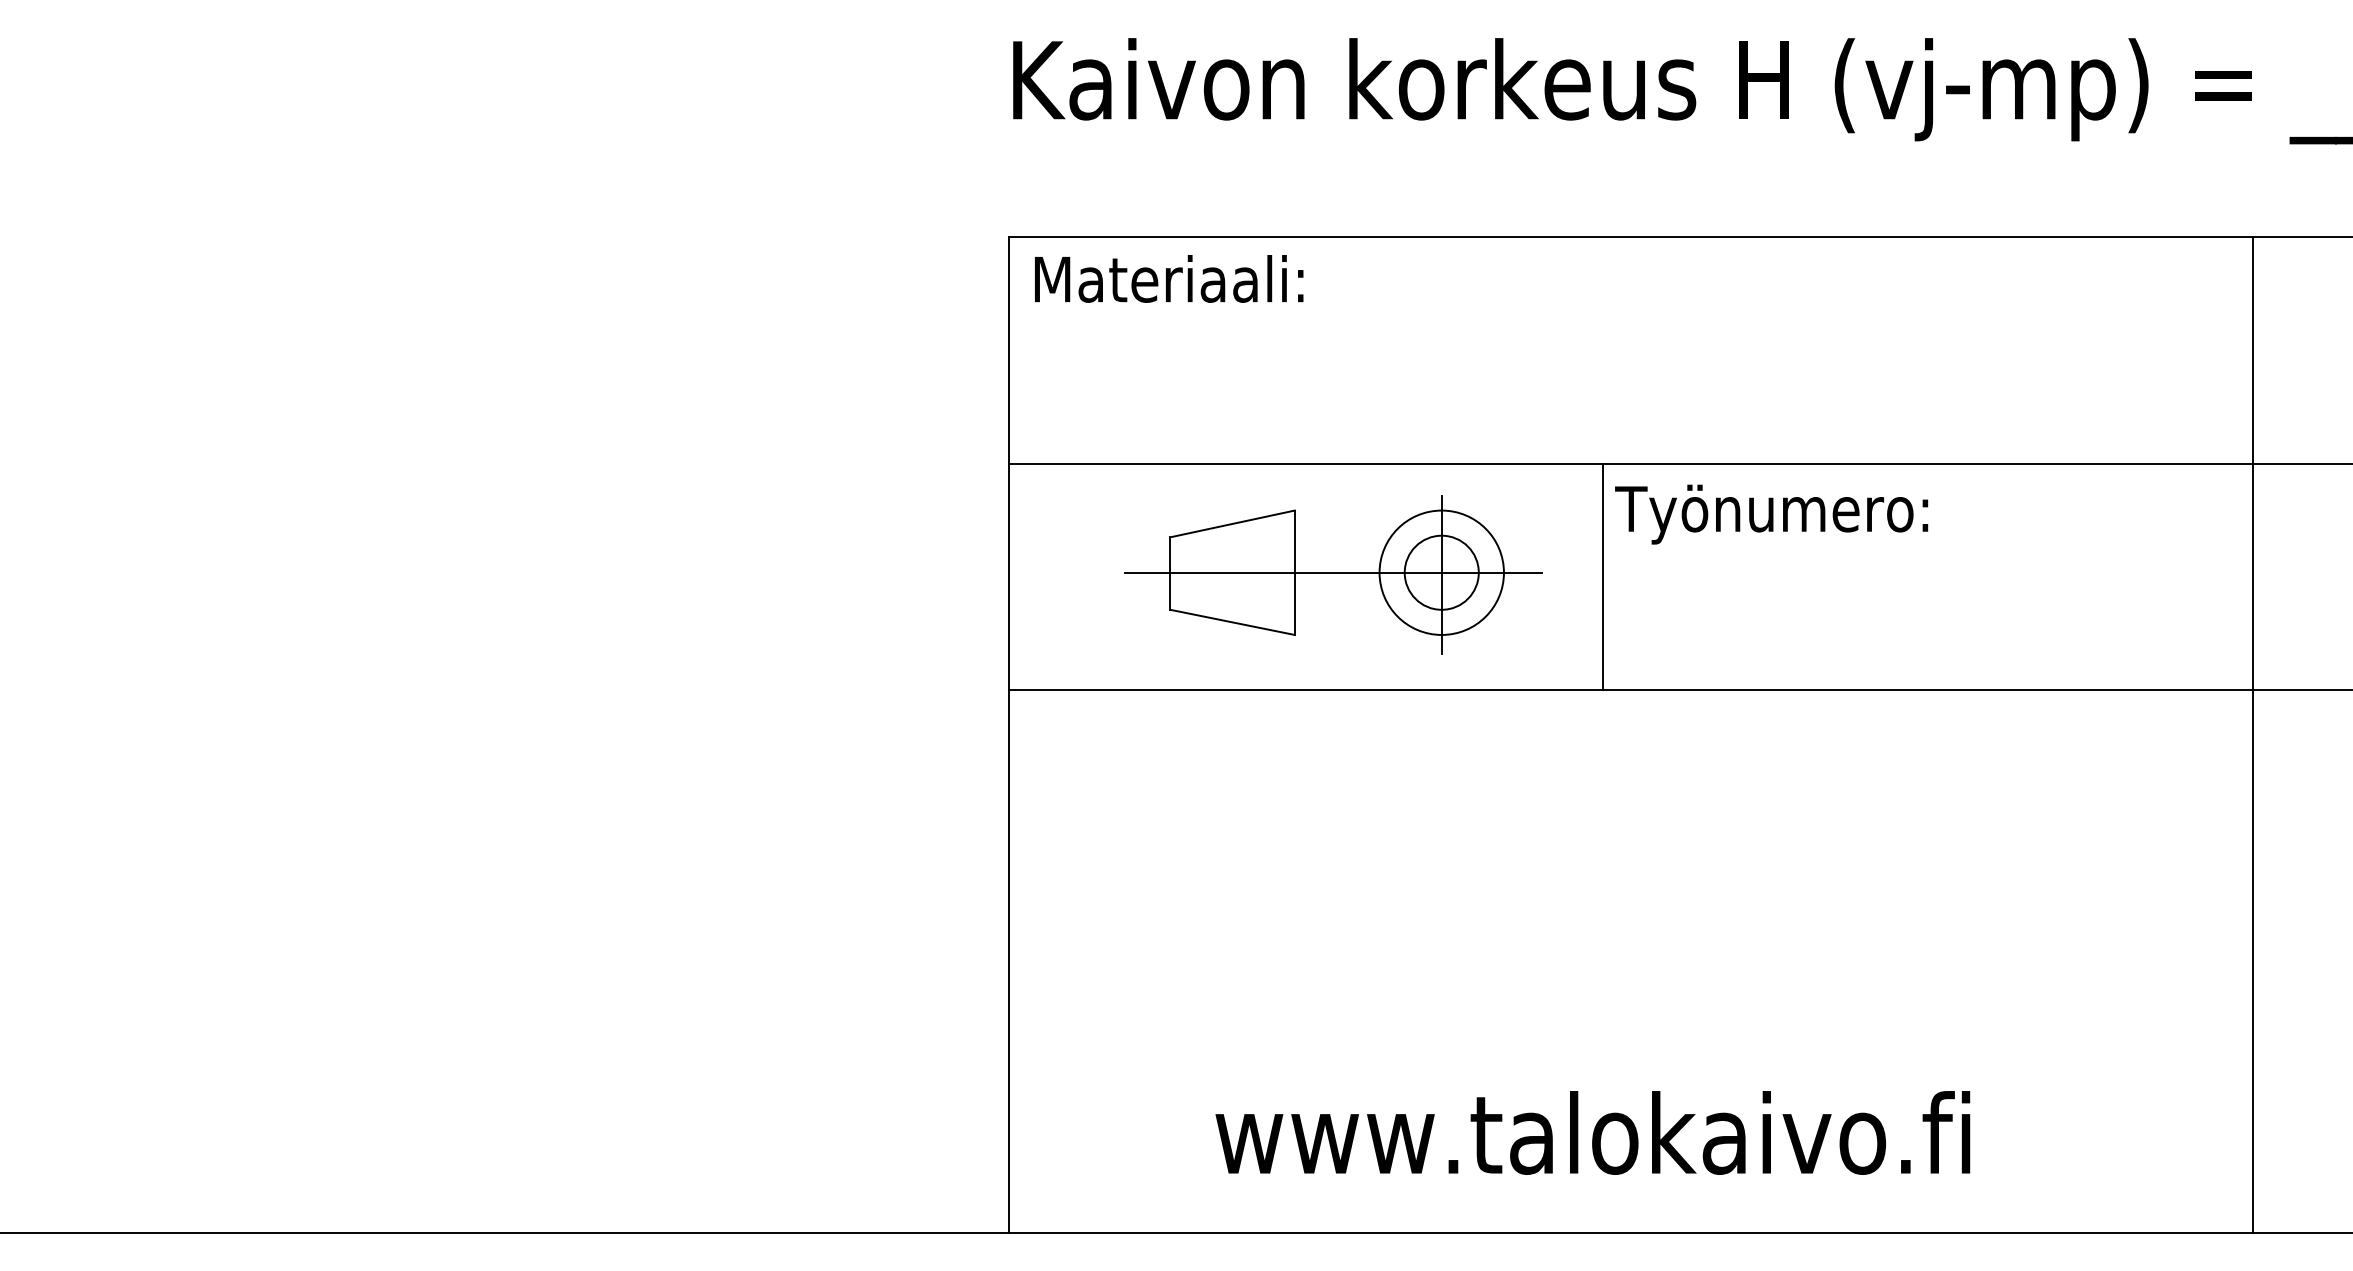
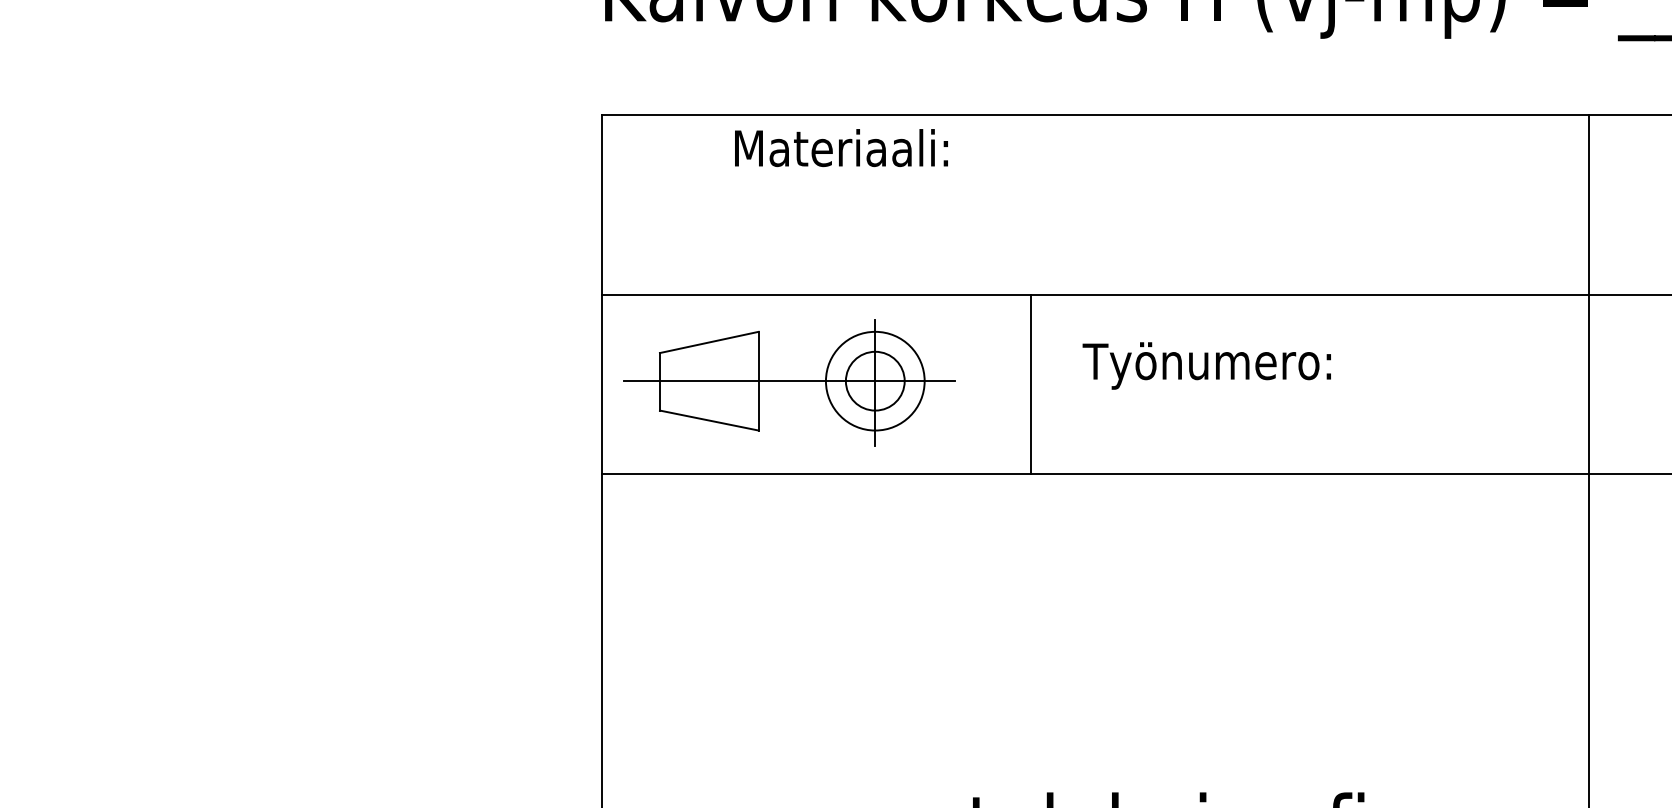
text: (1169, 278) -> (841, 147), moved
text: (1771, 514) -> (1206, 365), moved
part: (1333, 574) -> (789, 382), moved
line: (1602, 576) -> (1030, 384), moved

